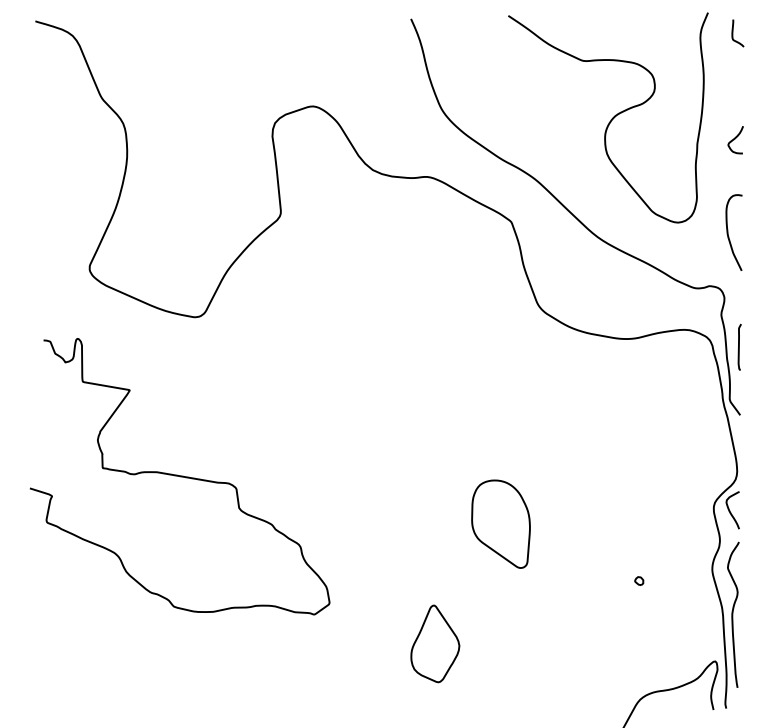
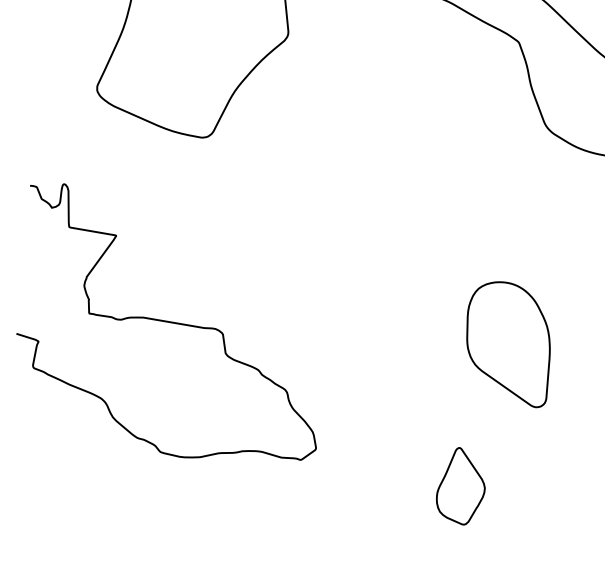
curve: (180, 476) -> (166, 321), moved
part: (500, 523) -> (507, 343), size x1.43
part: (435, 643) -> (460, 485), moved

